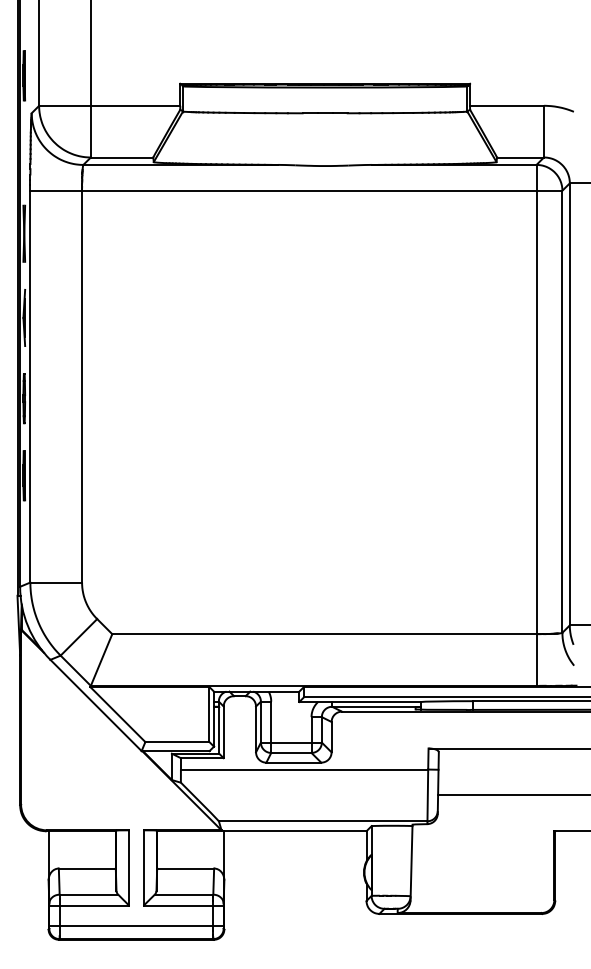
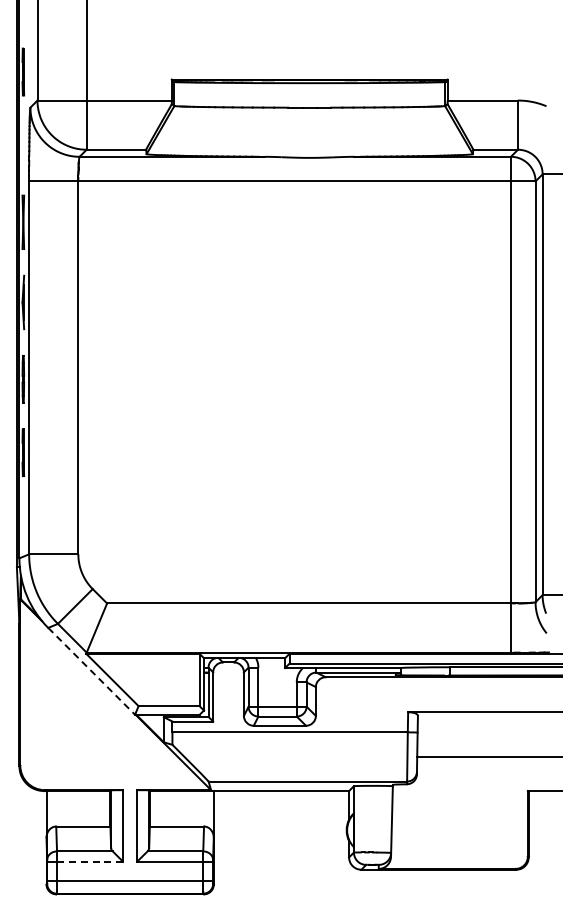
line: (96, 705) -> (92, 671), solid -> dashed
line: (93, 906) -> (89, 862), solid -> dashed

